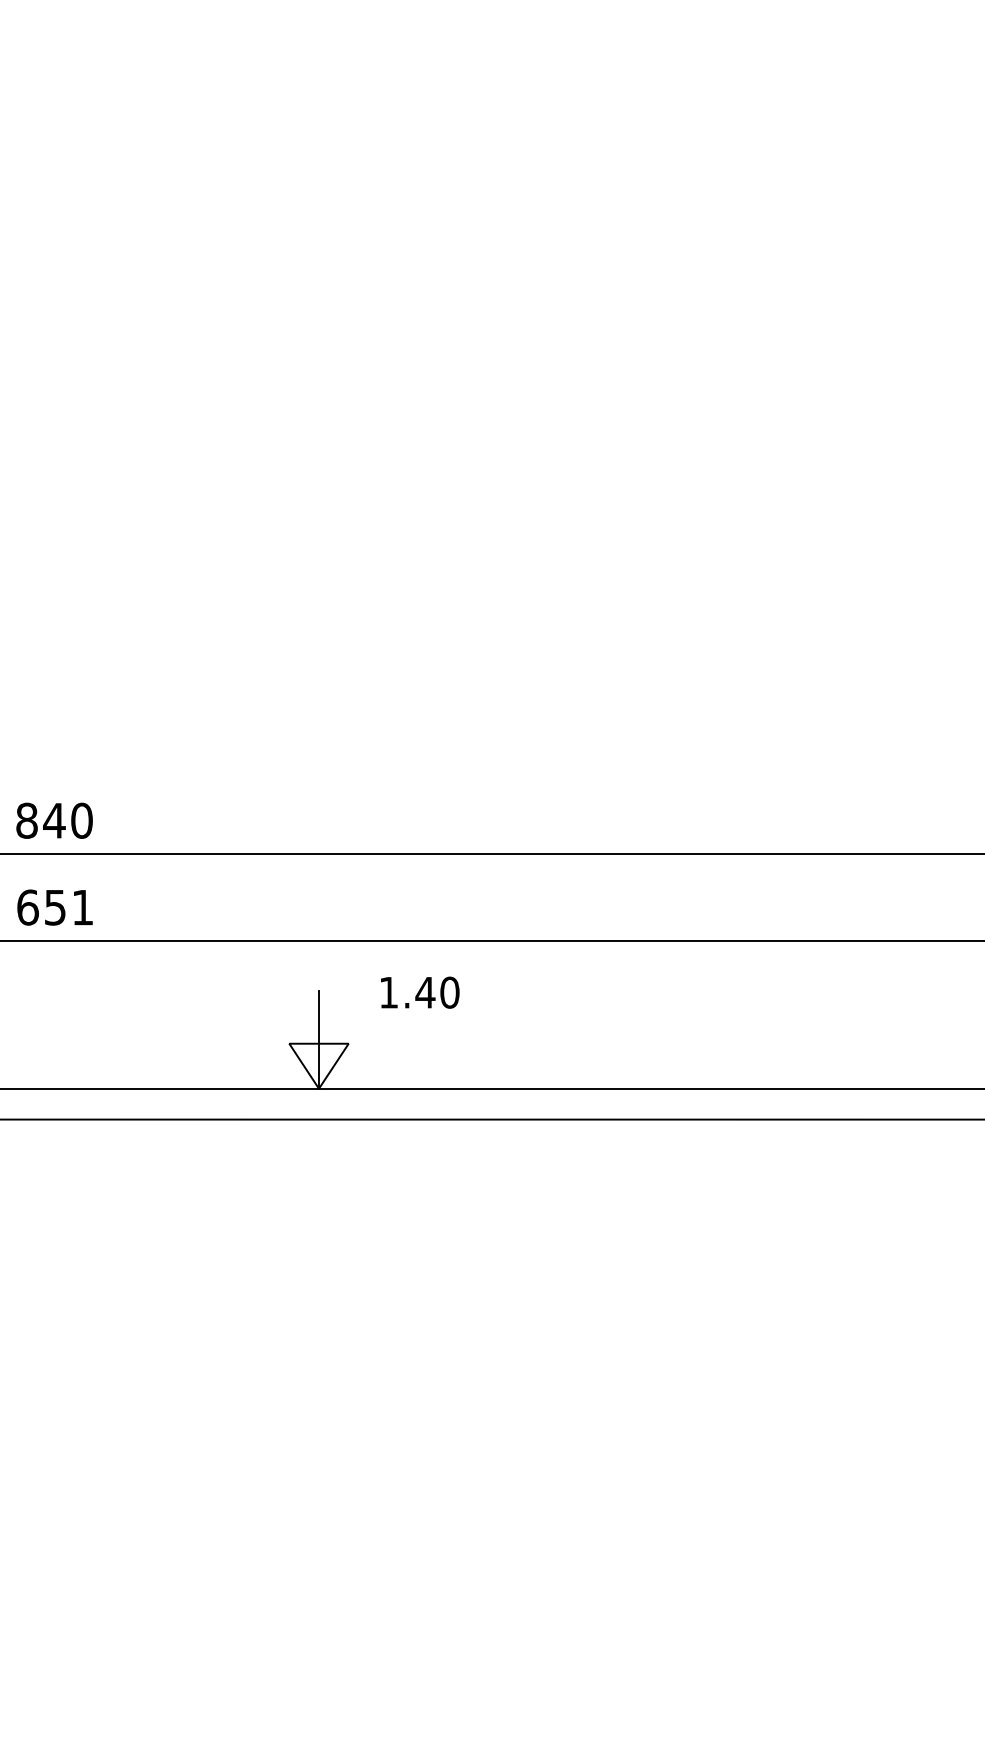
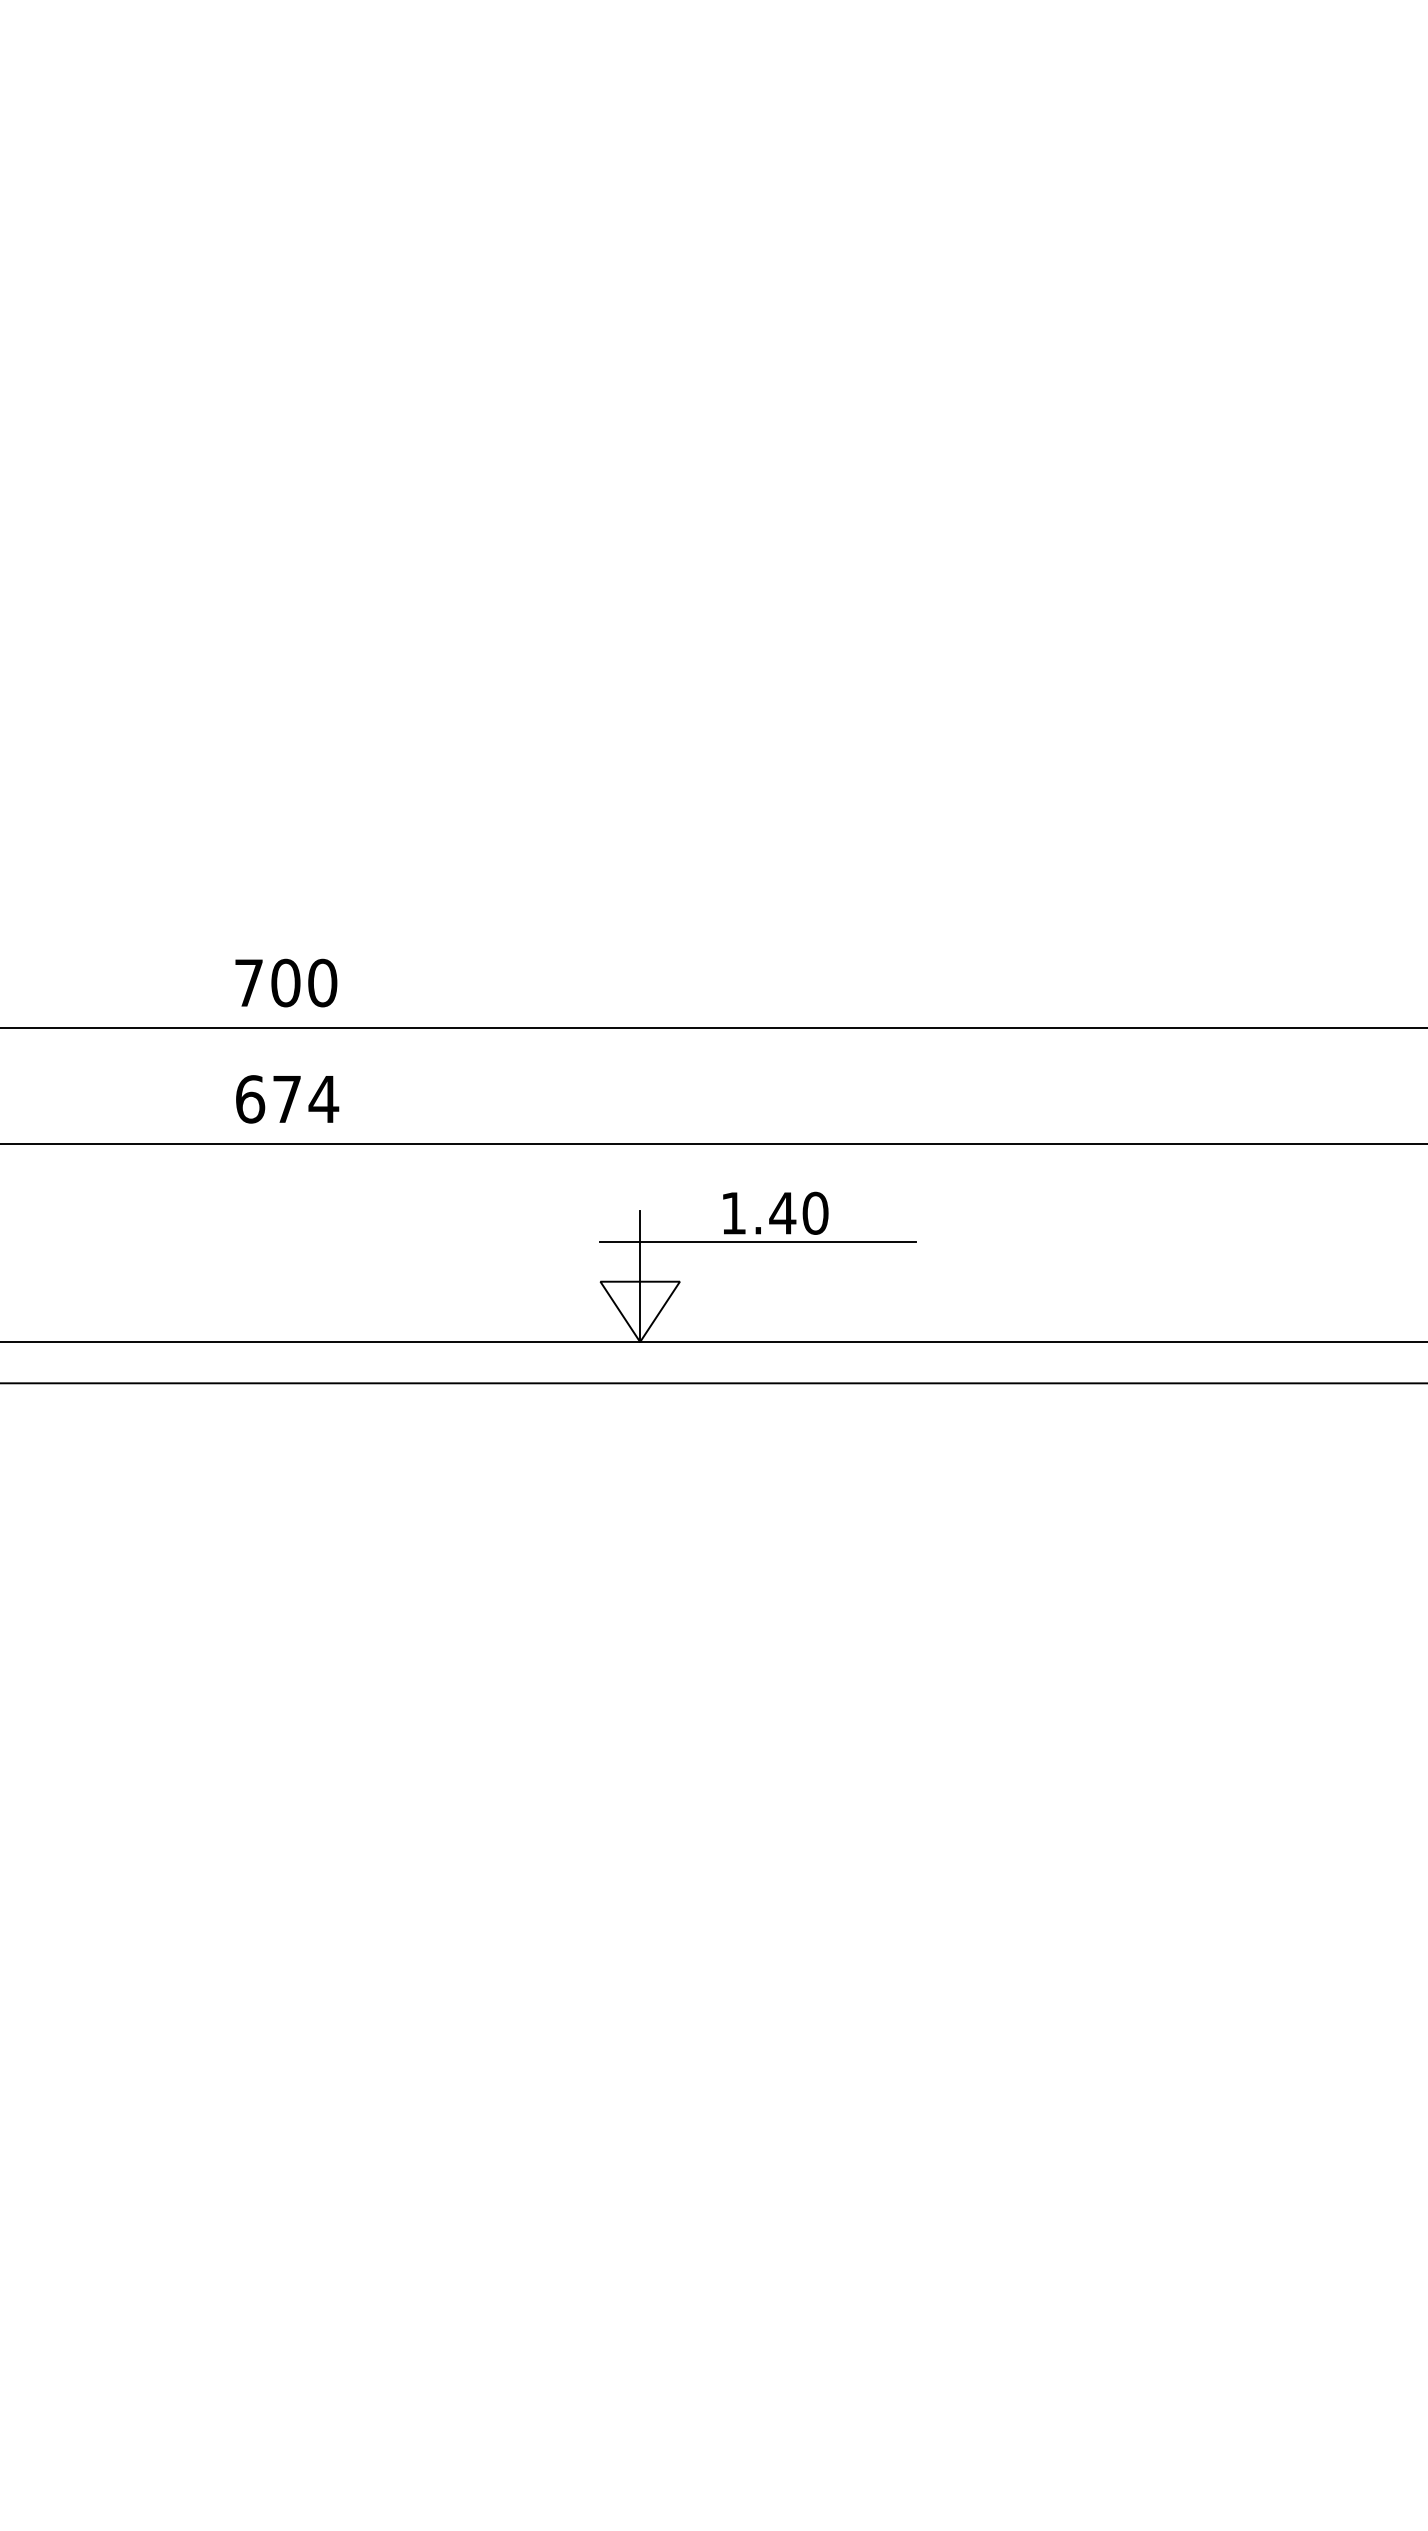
text: (40, 820) -> (267, 982), 840 -> 700
text: (69, 907) -> (306, 1099), 651 -> 674
line: (406, 1014) -> (757, 1242), added

